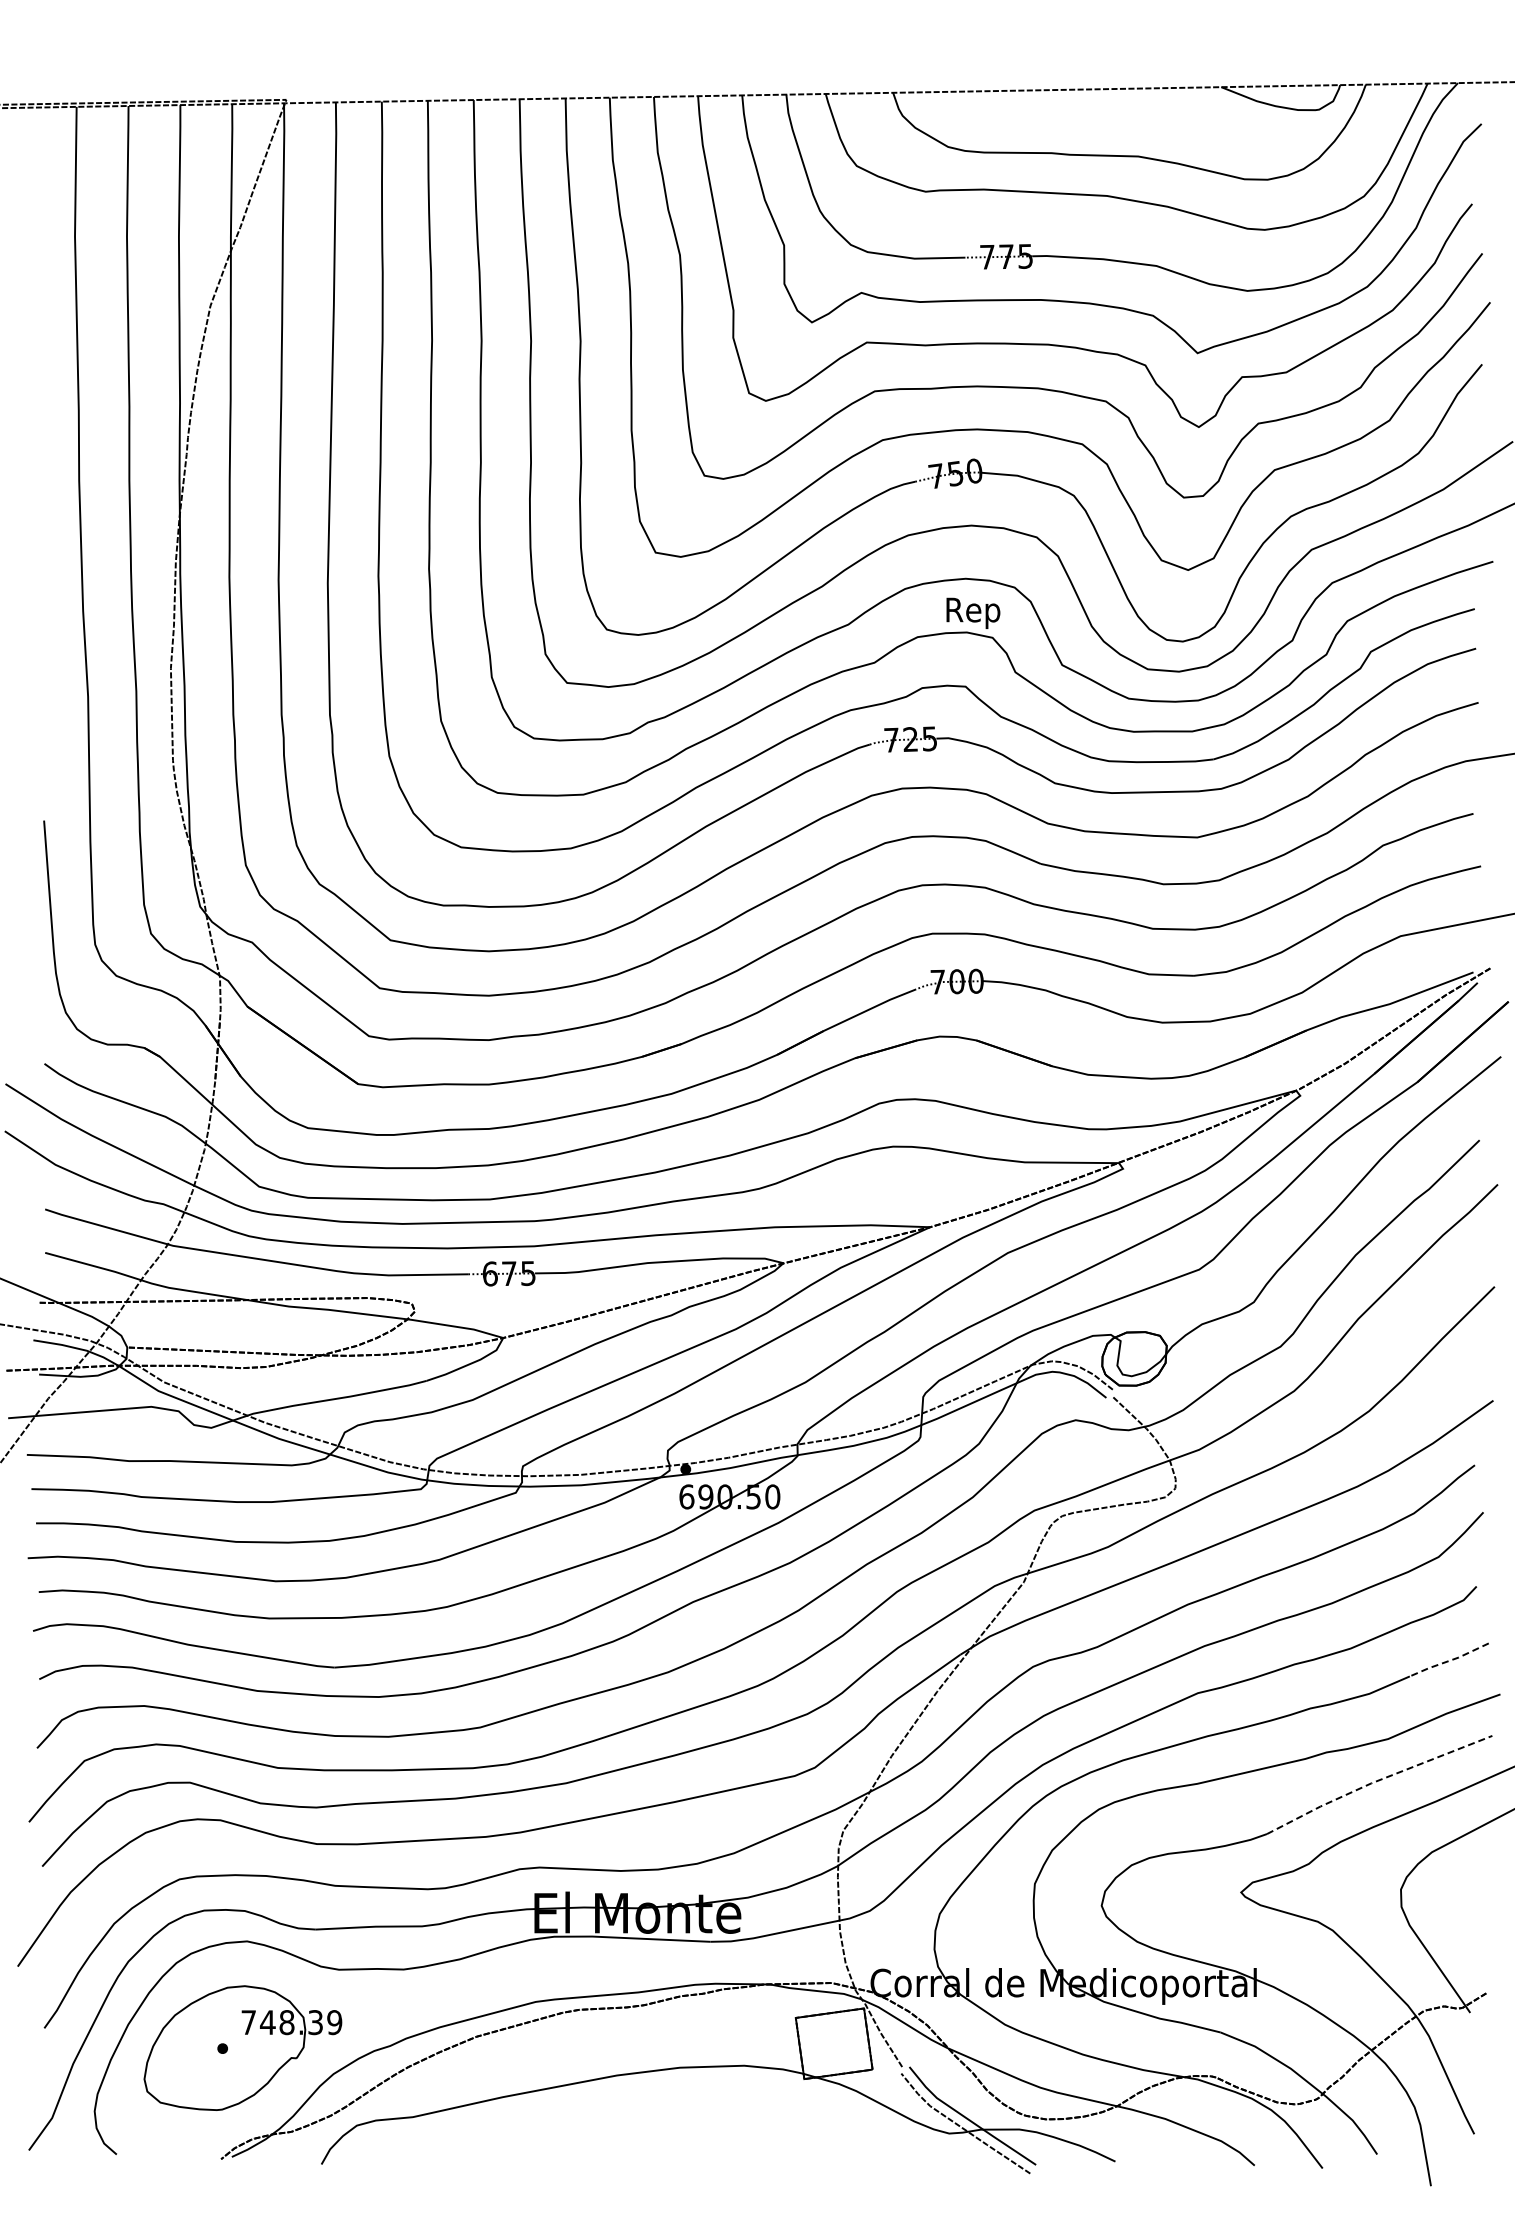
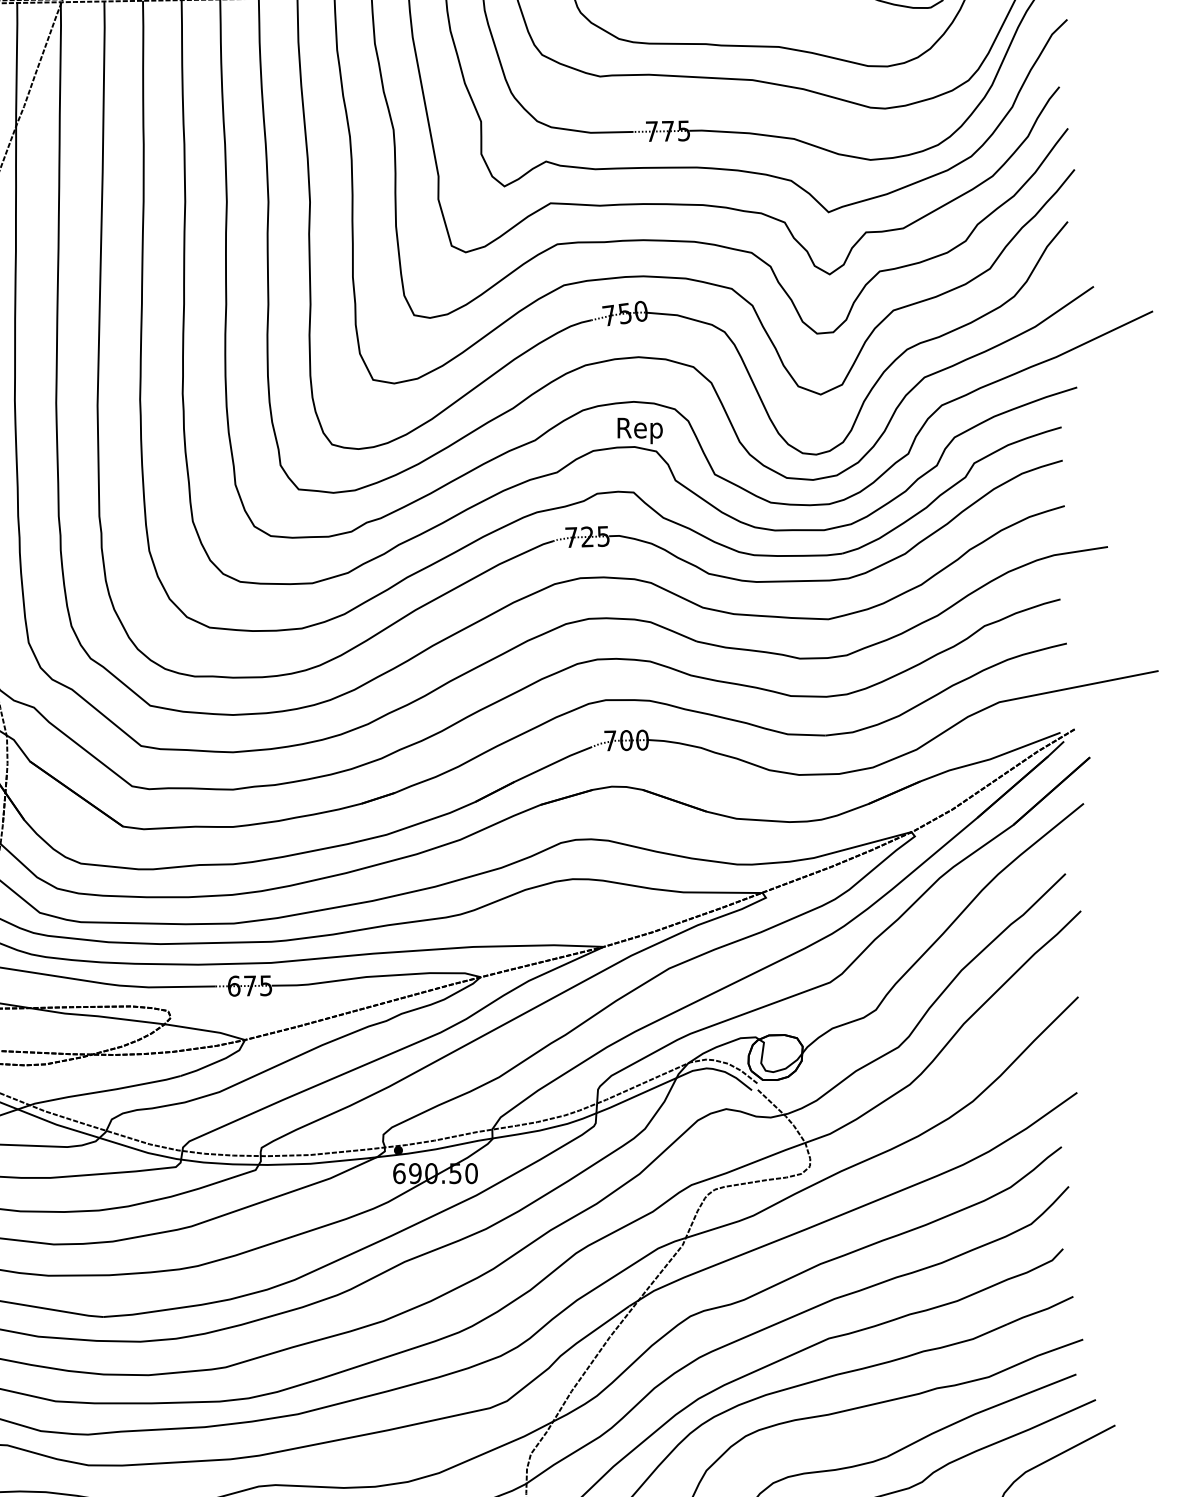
line: (1449, 1660) -> (1040, 1311), dashed -> solid
line: (1377, 1781) -> (979, 1412), dashed -> solid

